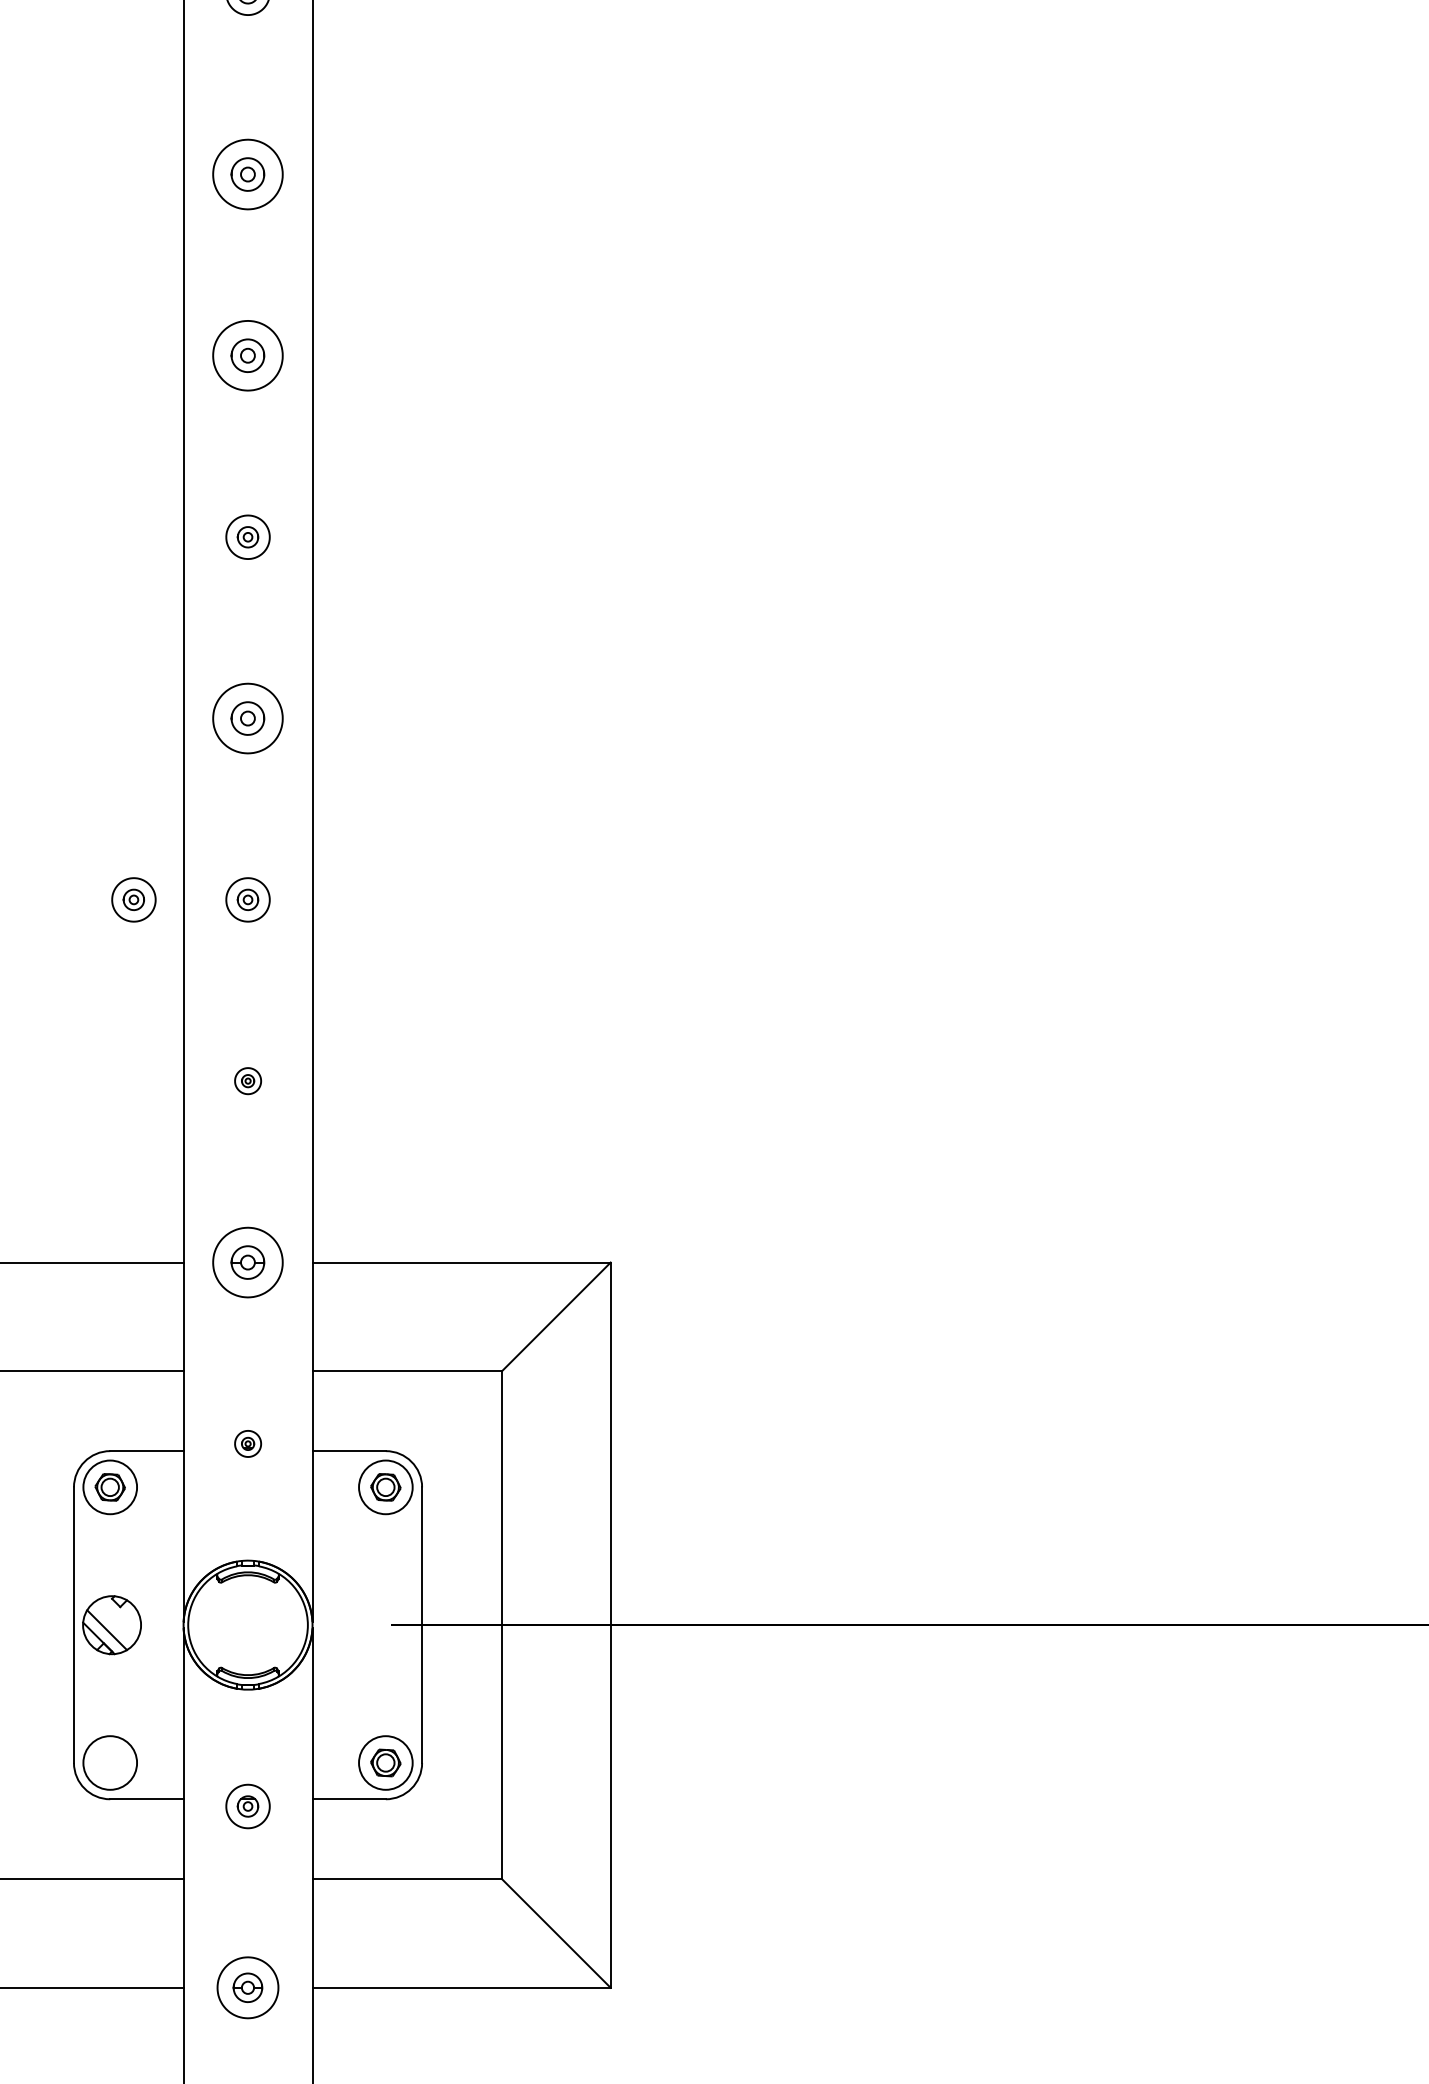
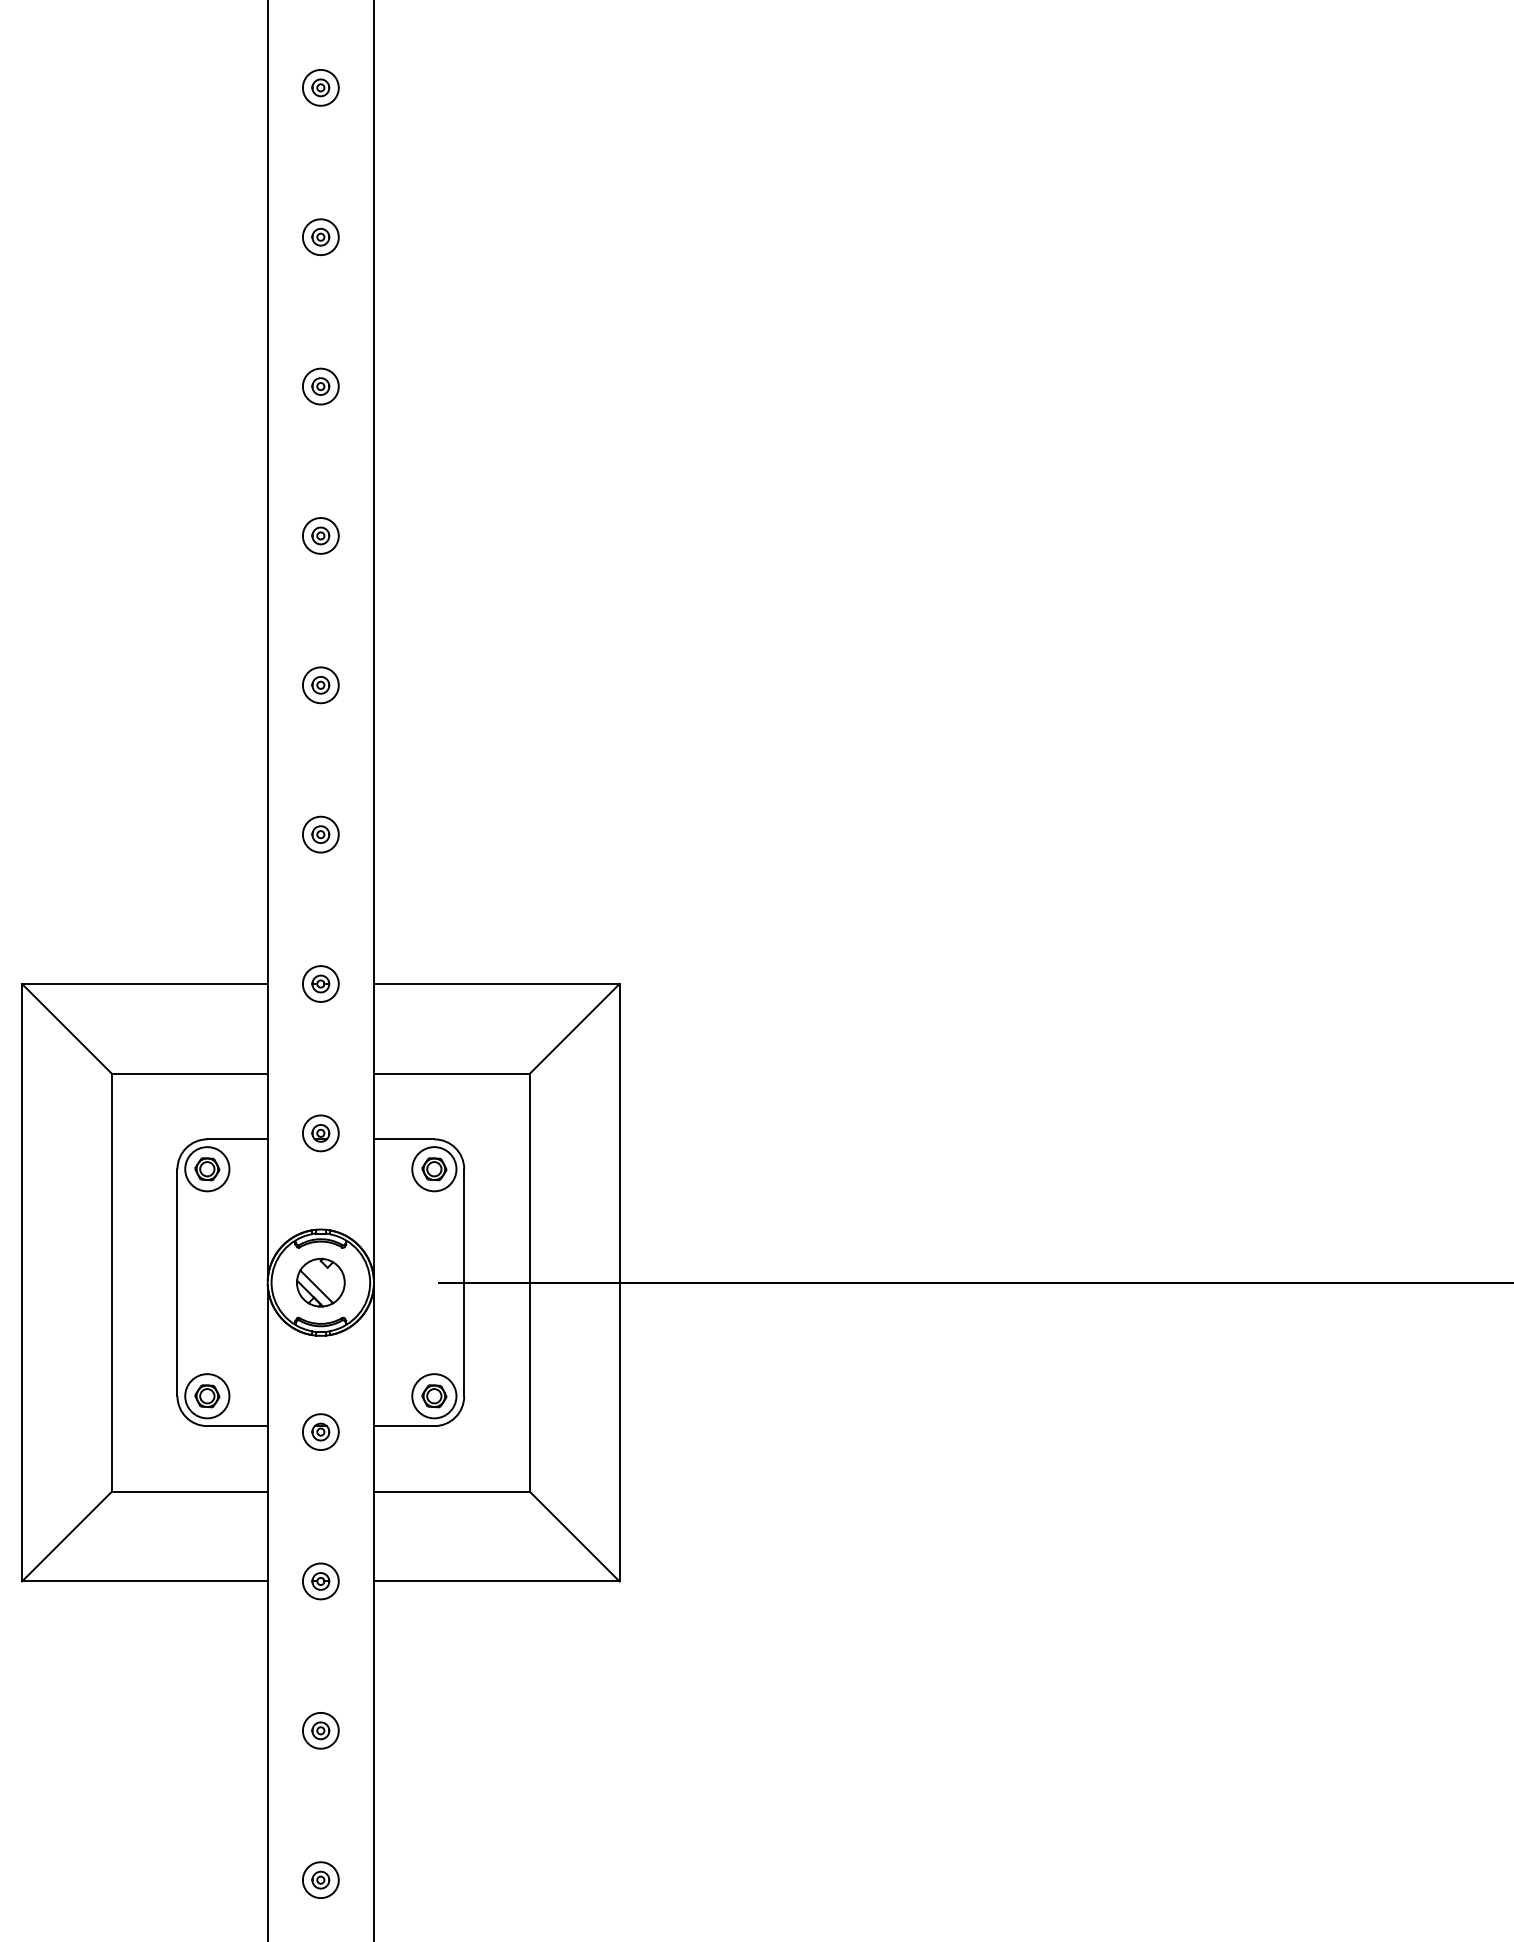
part: (247, 174) -> (320, 87), size x0.62
part: (247, 356) -> (320, 237), size x0.62
part: (247, 718) -> (320, 535), size x0.62
part: (133, 900) -> (226, 685), removed
part: (247, 1081) -> (320, 834), size x1.67
part: (247, 1261) -> (320, 983), size x0.62
part: (247, 1444) -> (320, 1133), size x1.67
part: (111, 1624) -> (320, 1282), moved
part: (110, 1763) -> (207, 1396), added
part: (247, 1987) -> (320, 1581), size x0.71

